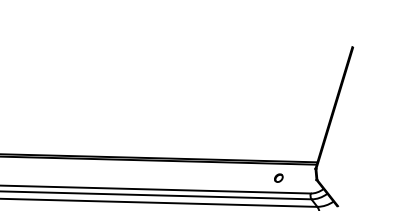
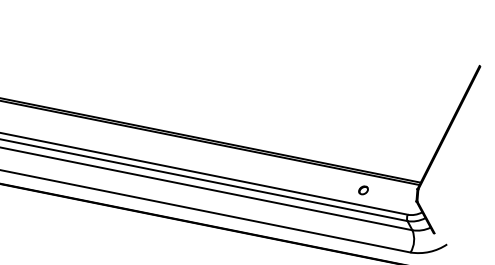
part: (278, 178) -> (363, 190), moved

